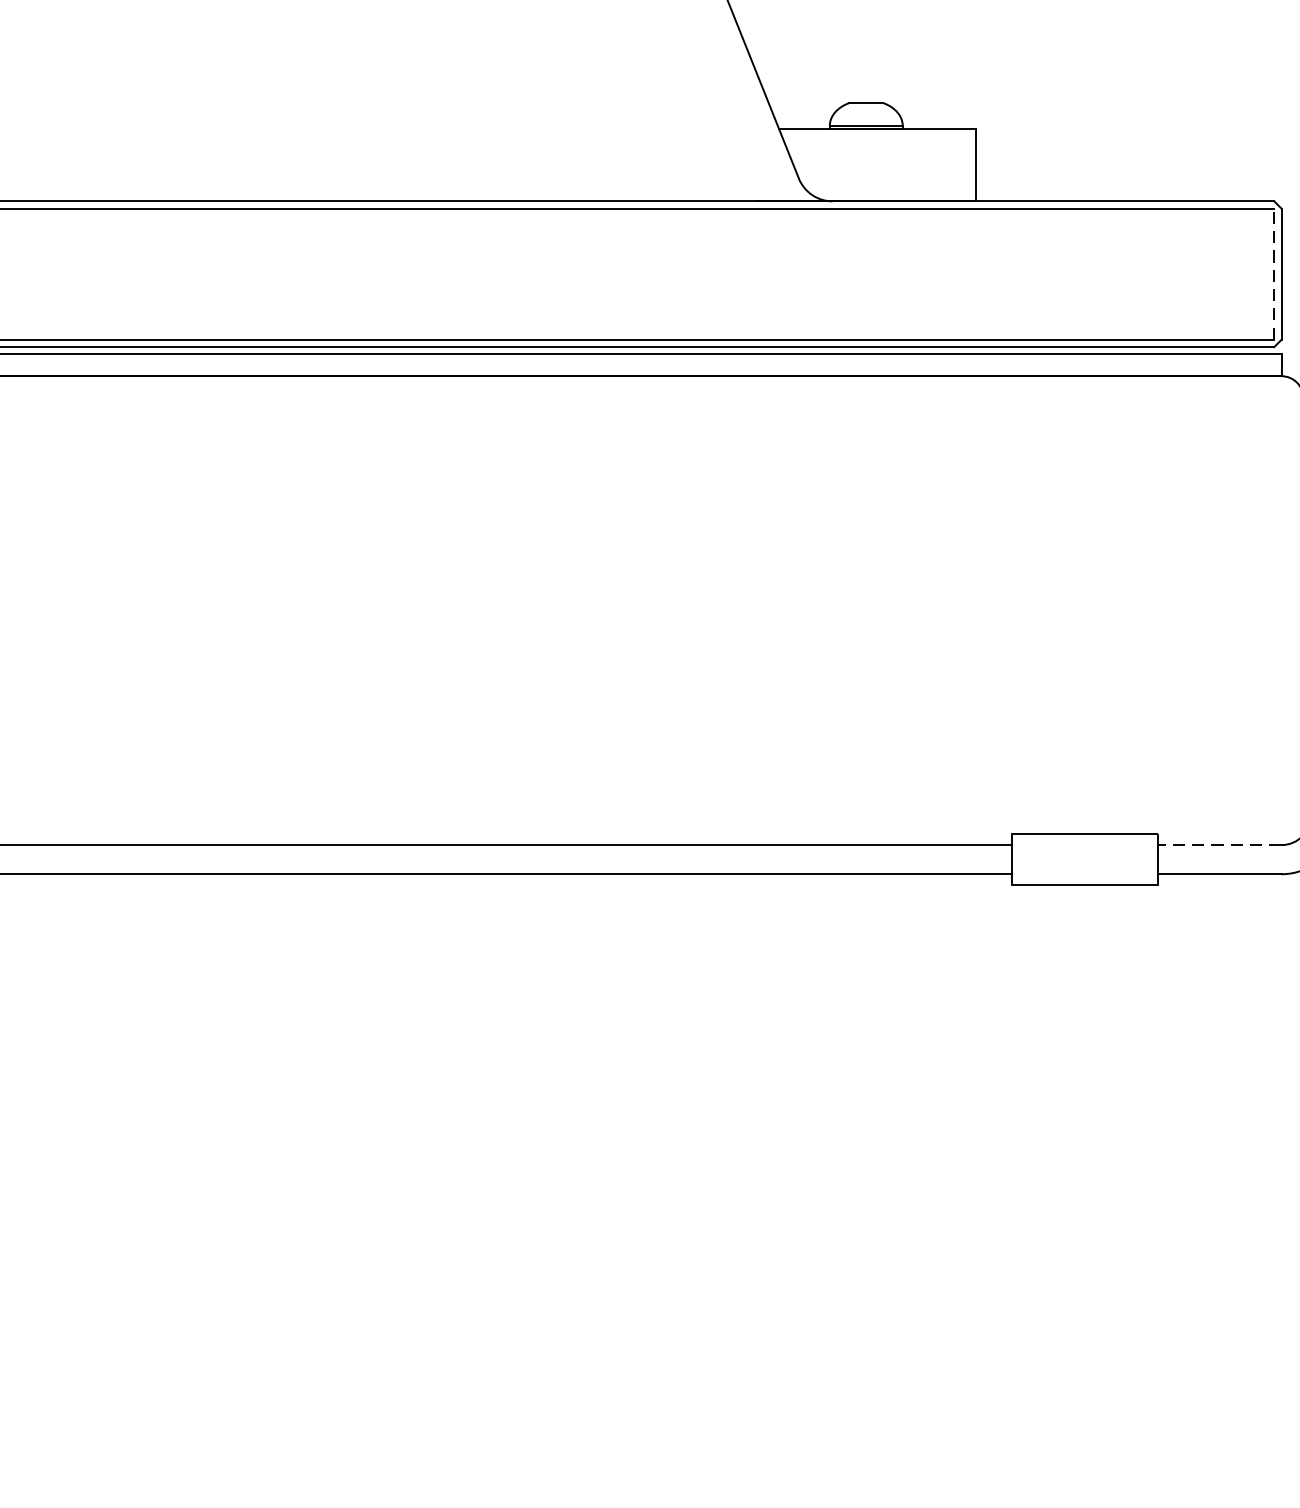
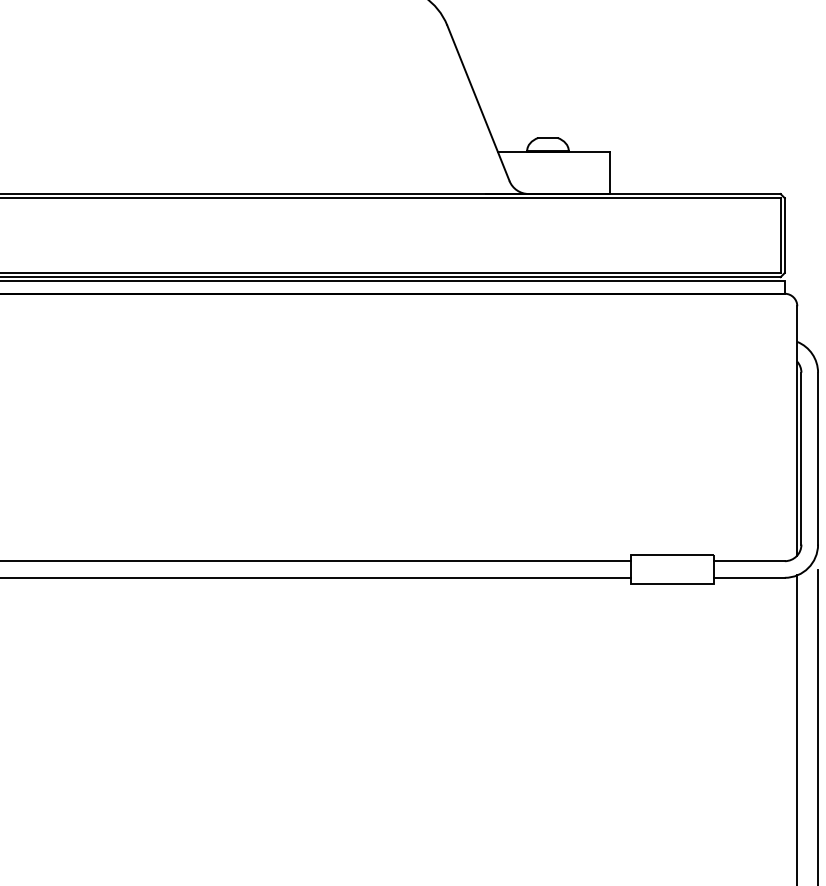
line: (1273, 274) -> (780, 235), dashed -> solid
line: (1219, 845) -> (749, 561), dashed -> solid

